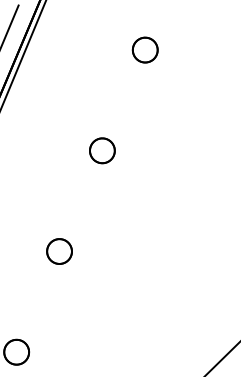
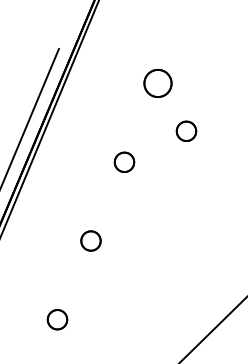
part: (144, 49) -> (157, 83), size x1.4
part: (181, 110) -> (186, 130), added

